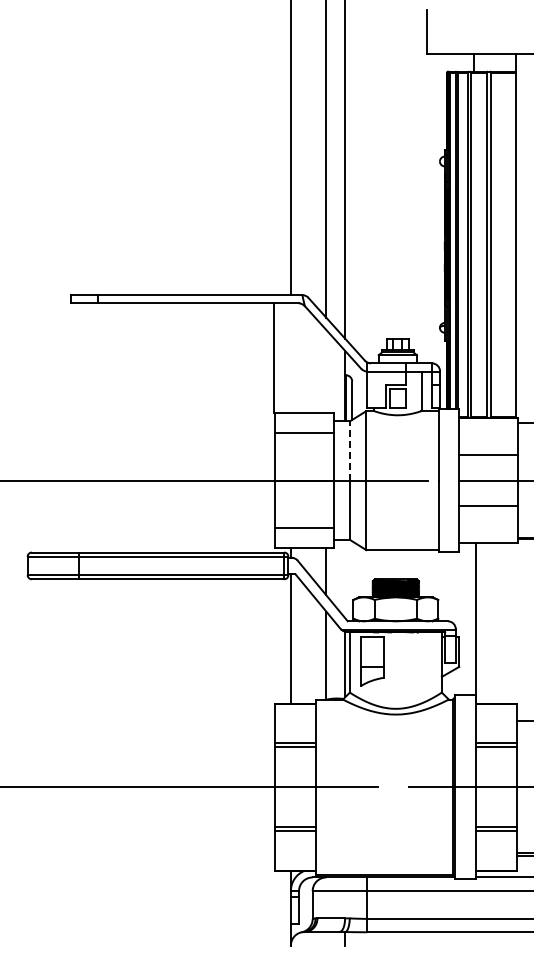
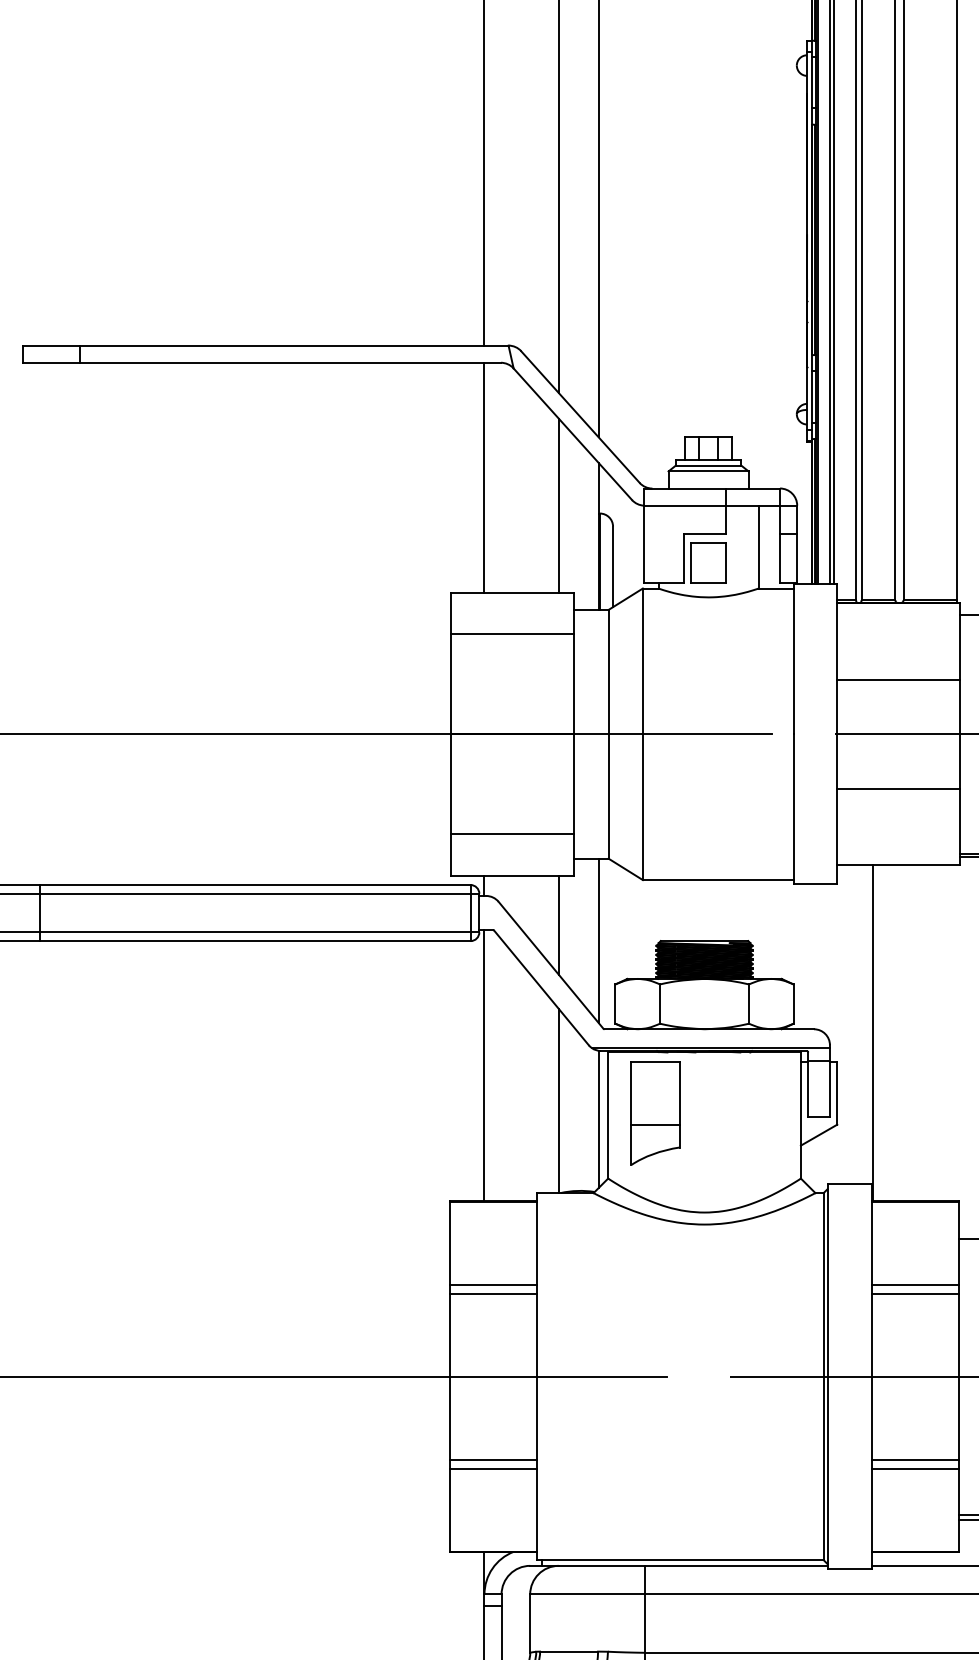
line: (273, 358) -> (483, 478), moved
line: (326, 371) -> (559, 505), added
line: (350, 450) -> (609, 671), dashed -> solid
line: (345, 578) -> (598, 939), added

